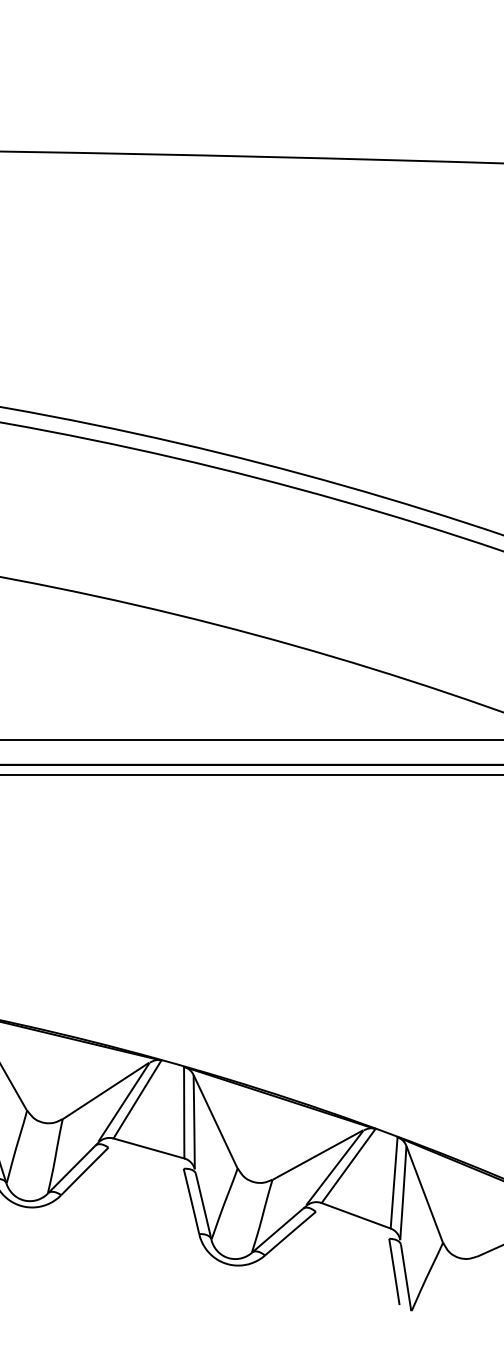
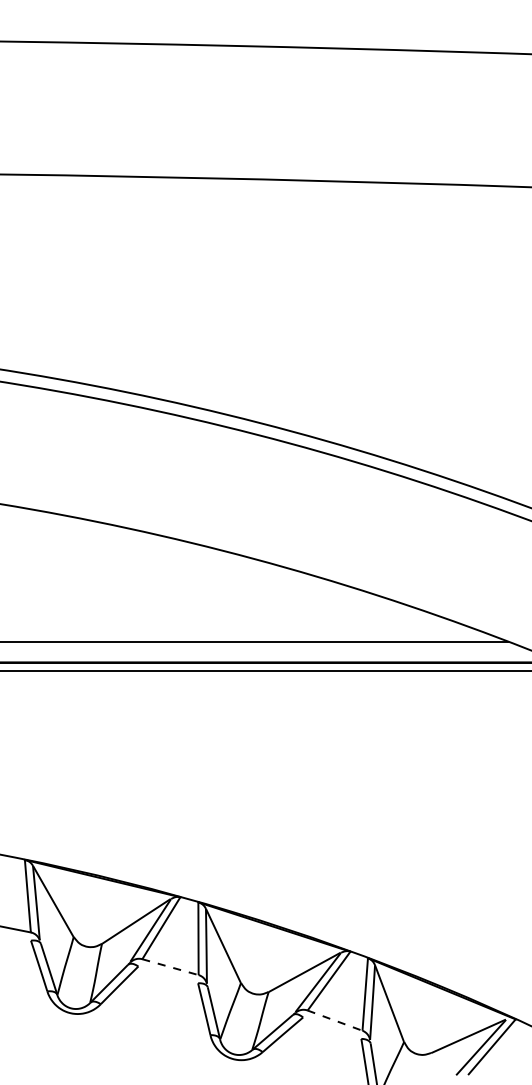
line: (148, 1148) -> (170, 967), solid -> dashed
line: (356, 1215) -> (335, 1020), solid -> dashed

